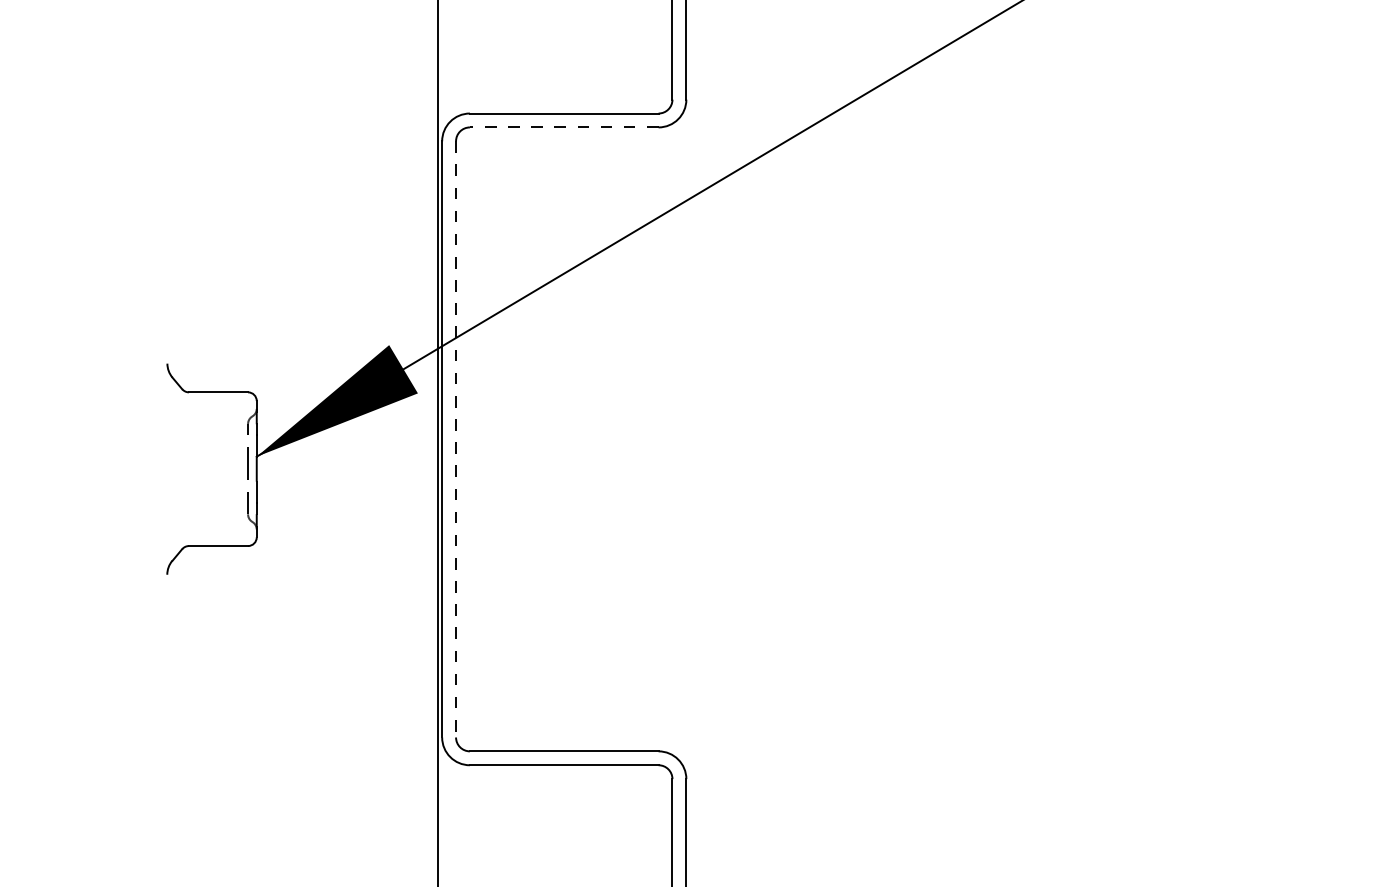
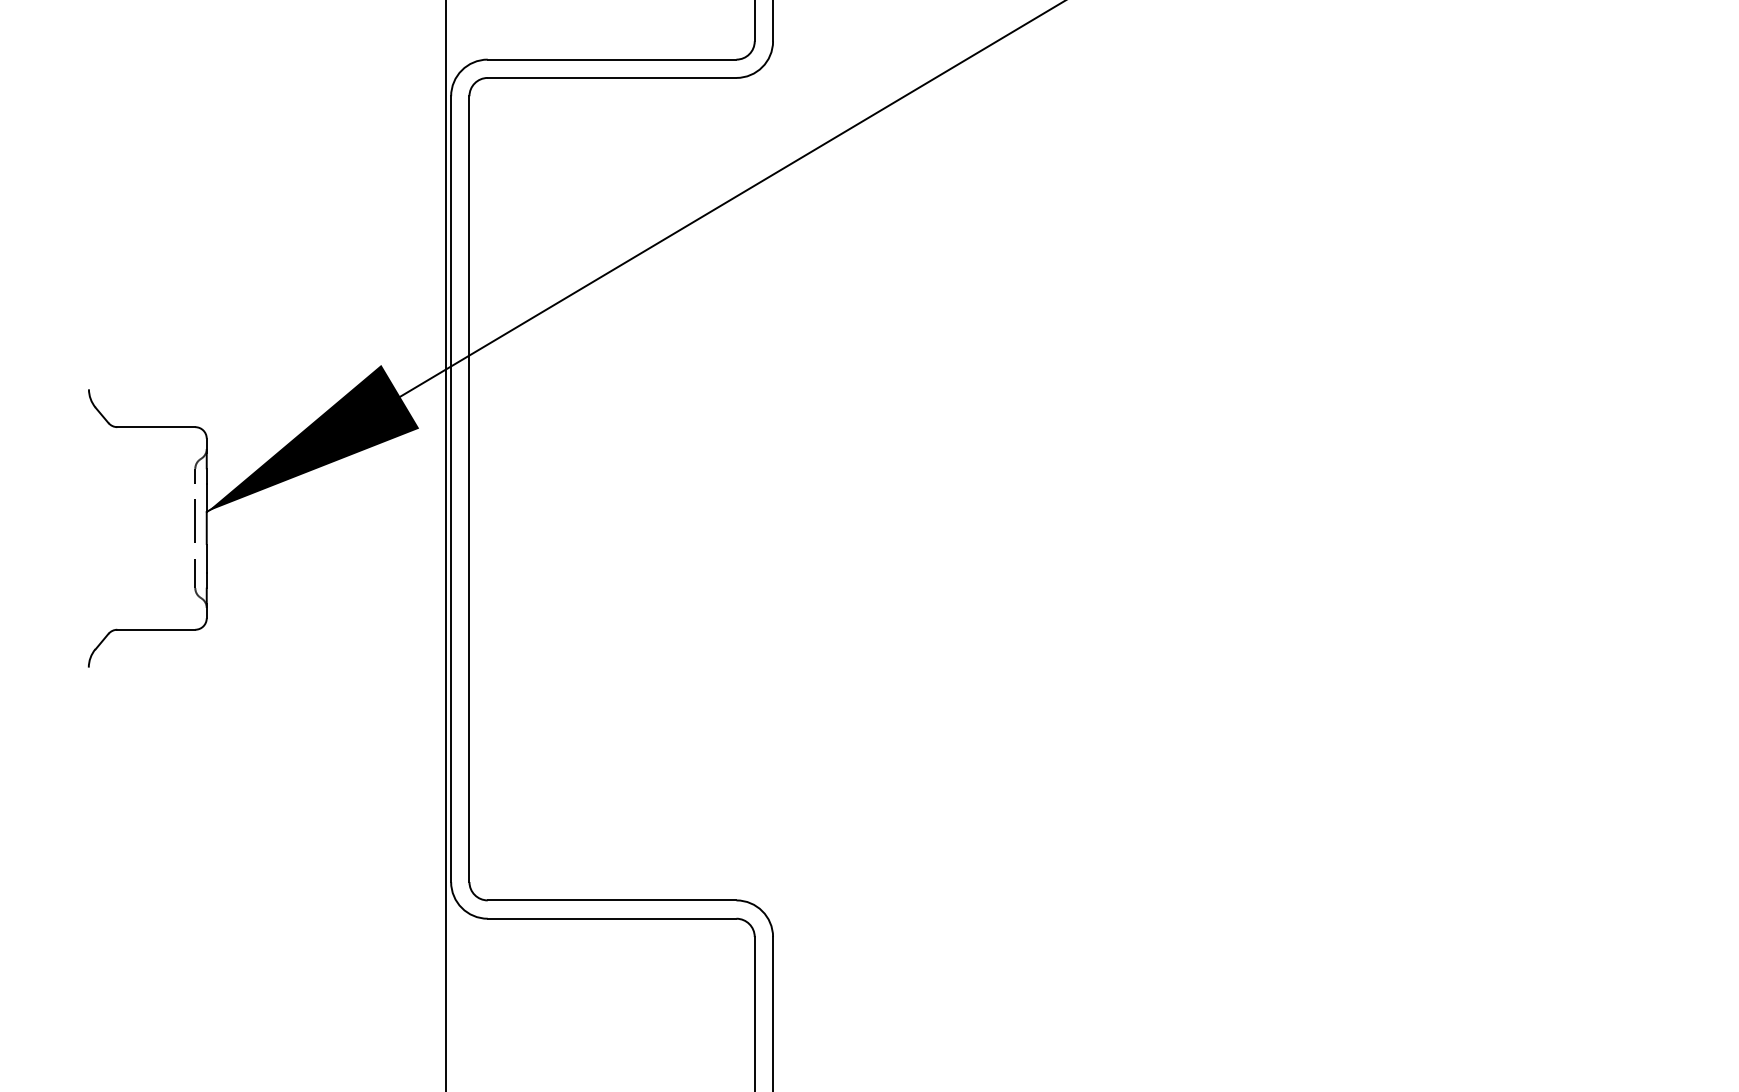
line: (563, 127) -> (611, 78), dashed -> solid
line: (456, 439) -> (470, 489), dashed -> solid

